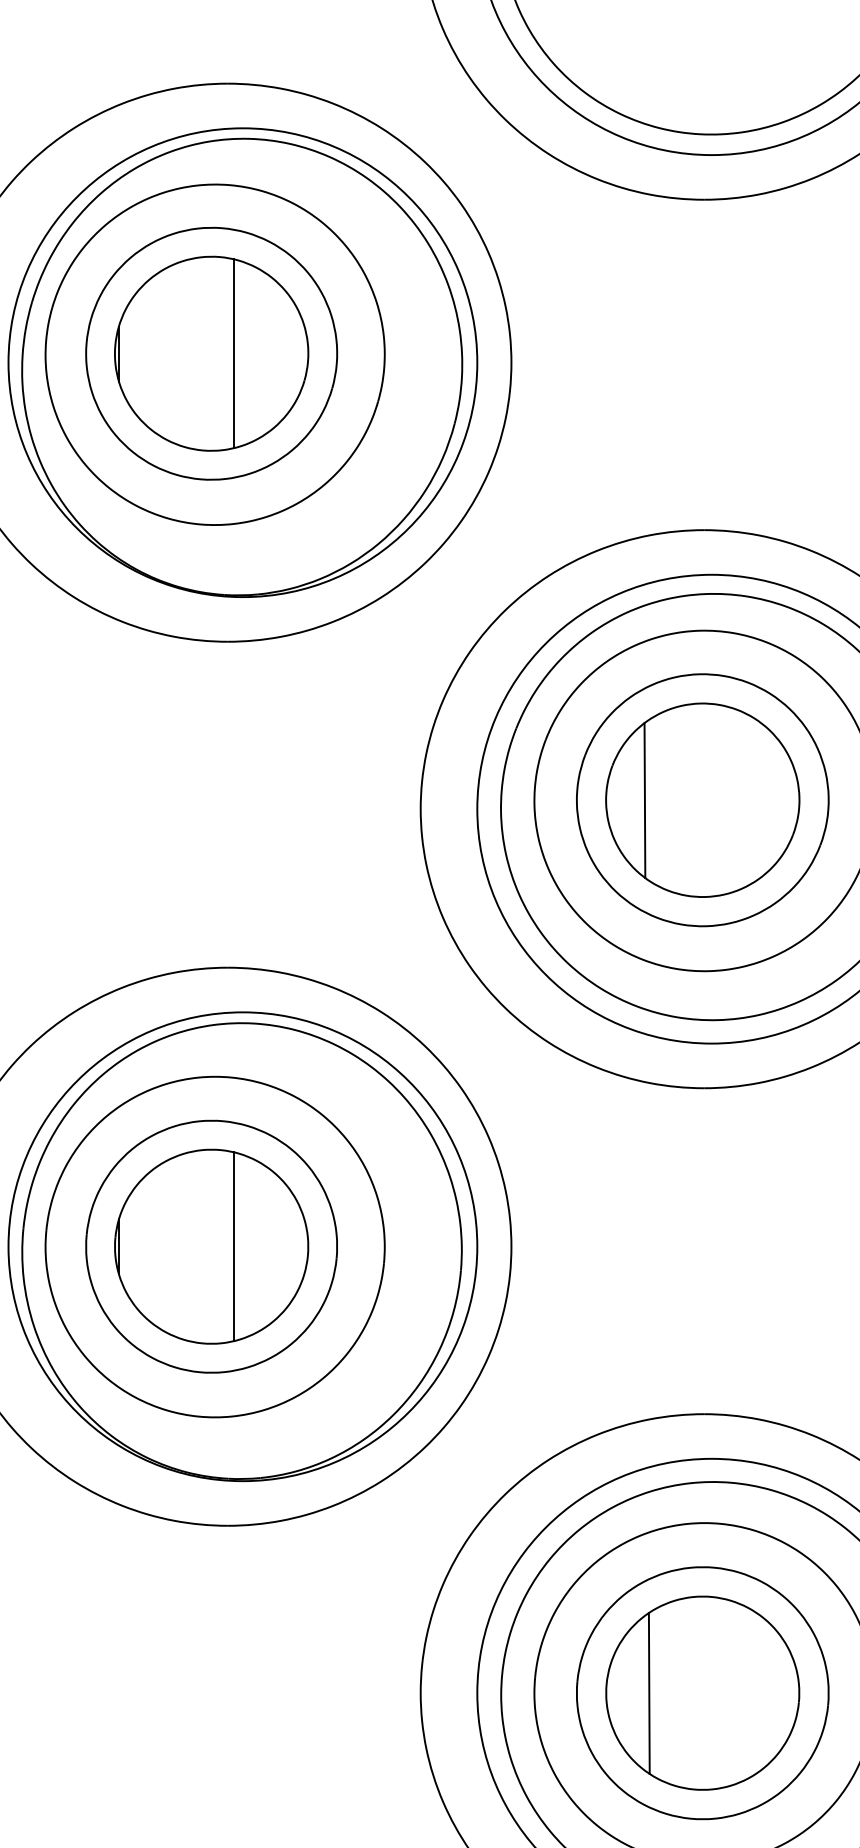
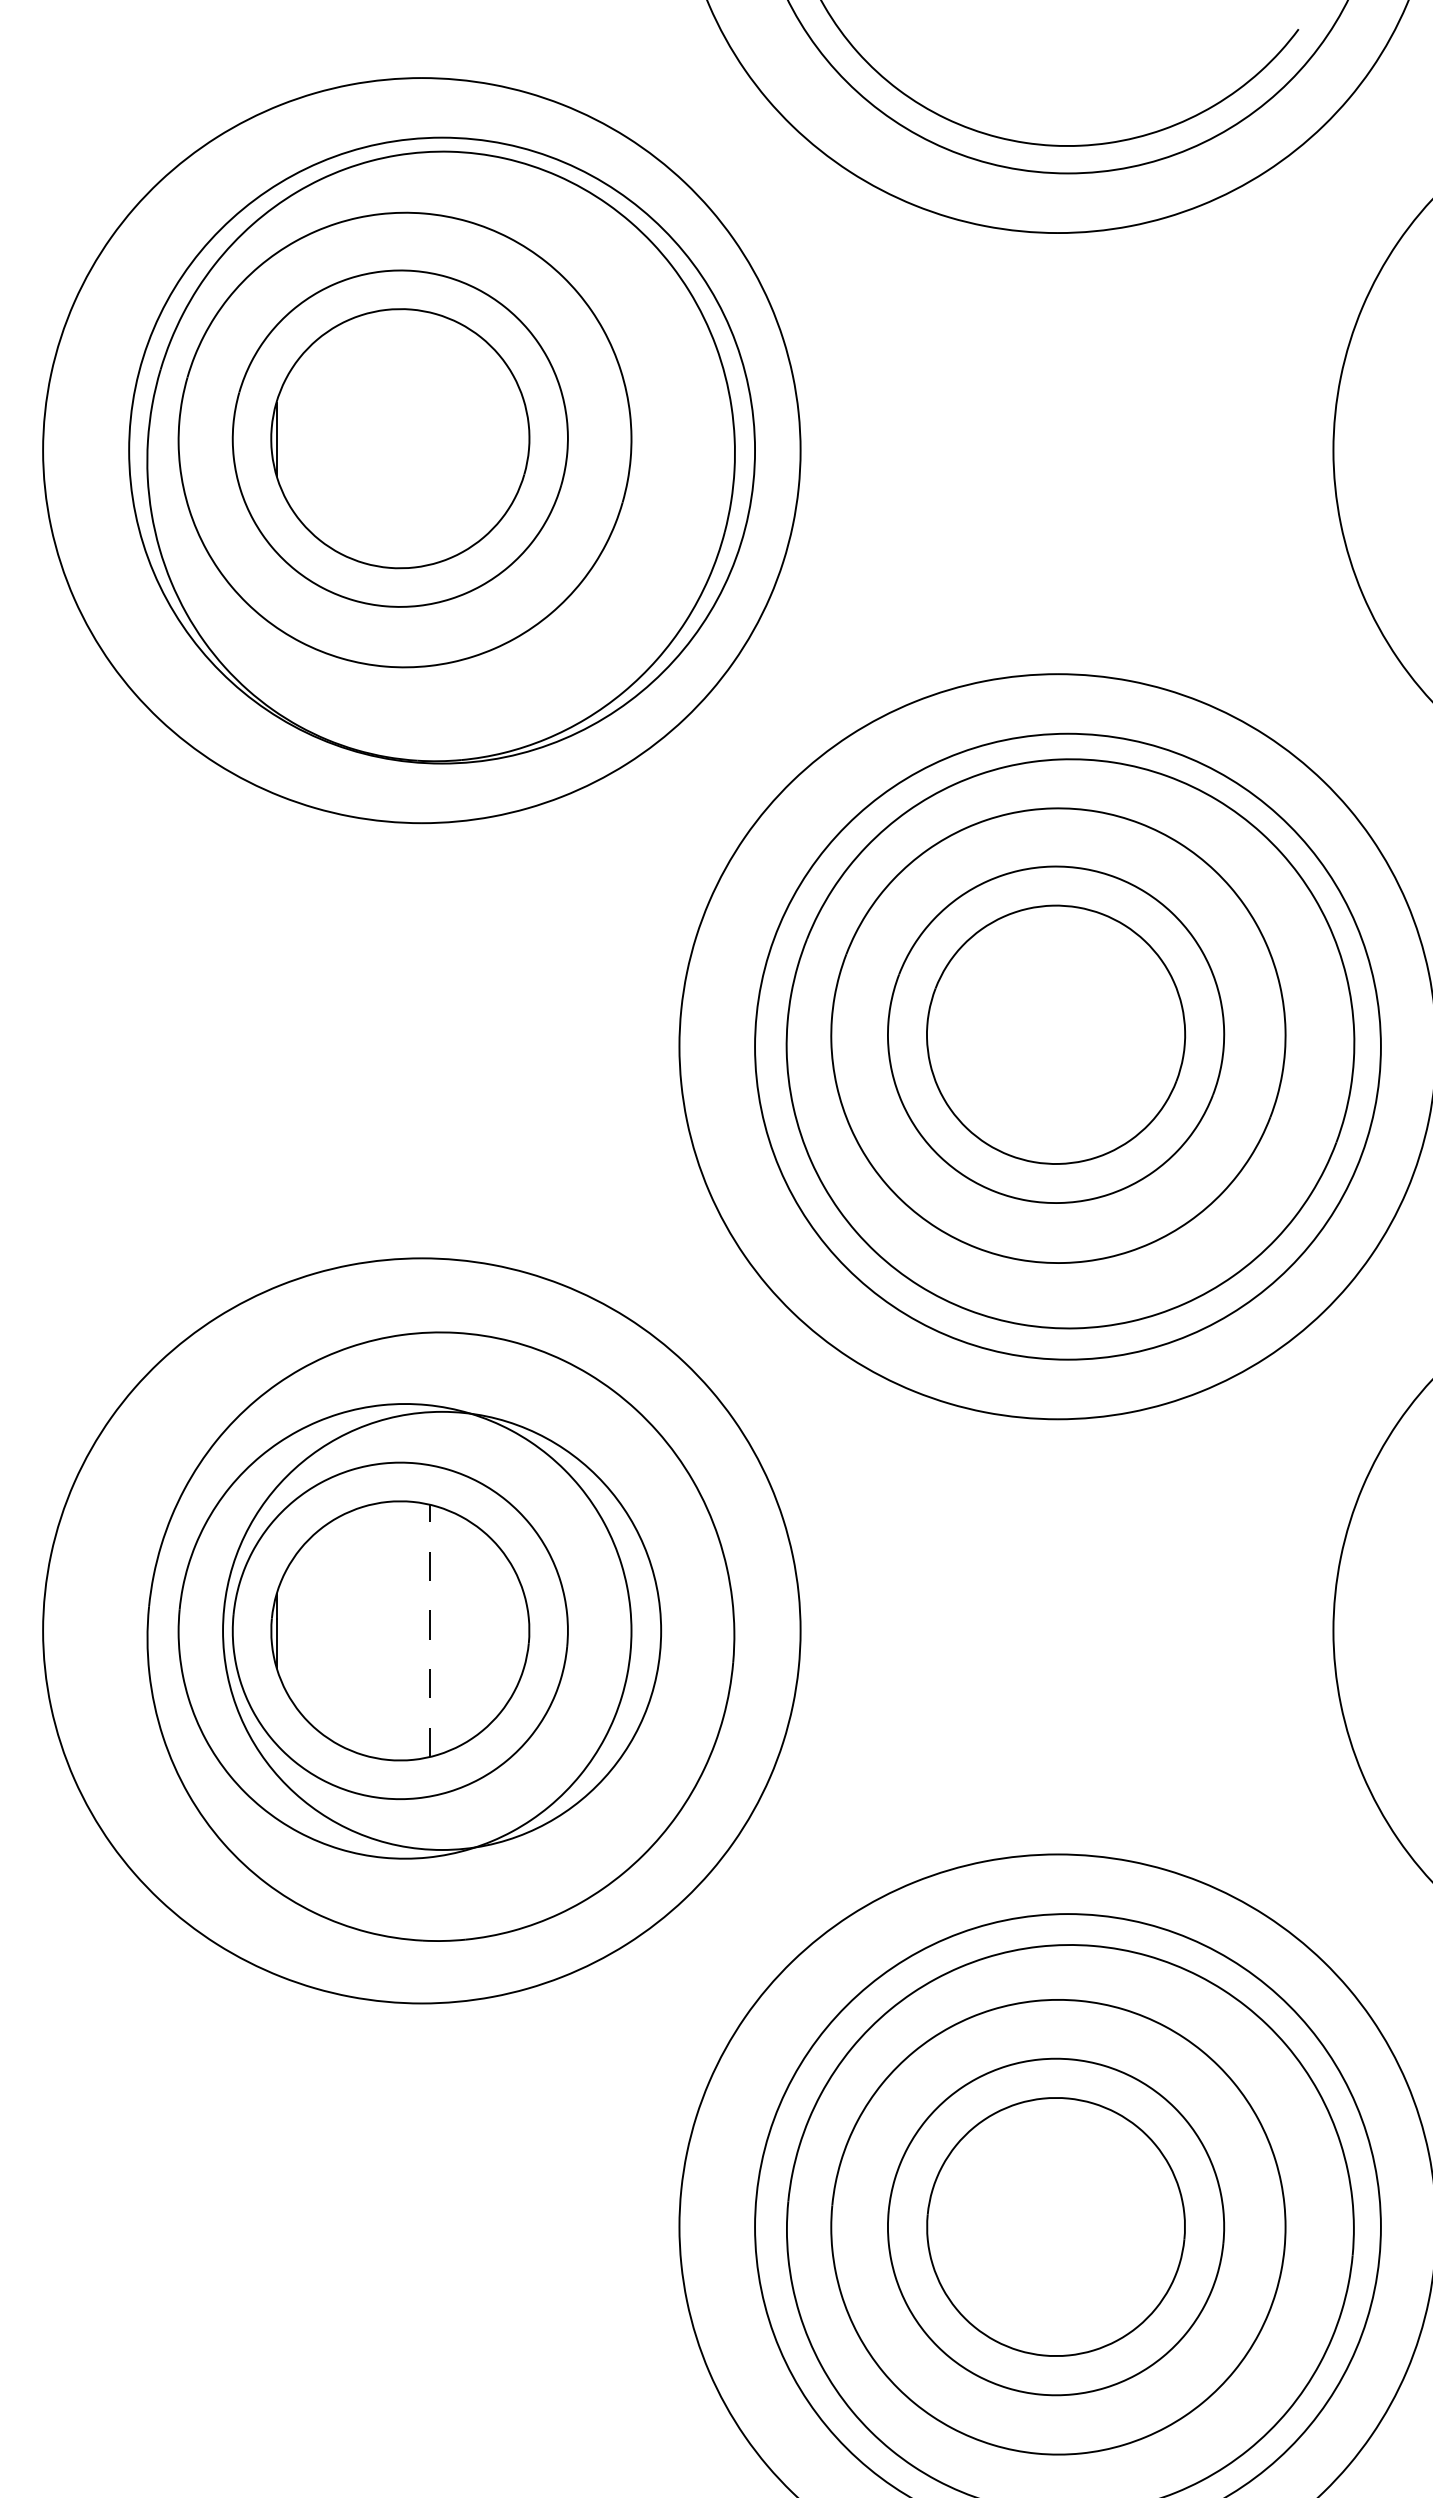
line: (234, 353) -> (430, 438), removed
line: (644, 800) -> (978, 1034), removed
line: (234, 1246) -> (430, 1630), solid -> dashed
circle: (243, 1246) -> (442, 1630), size x0.7
line: (649, 1692) -> (984, 2226), removed

